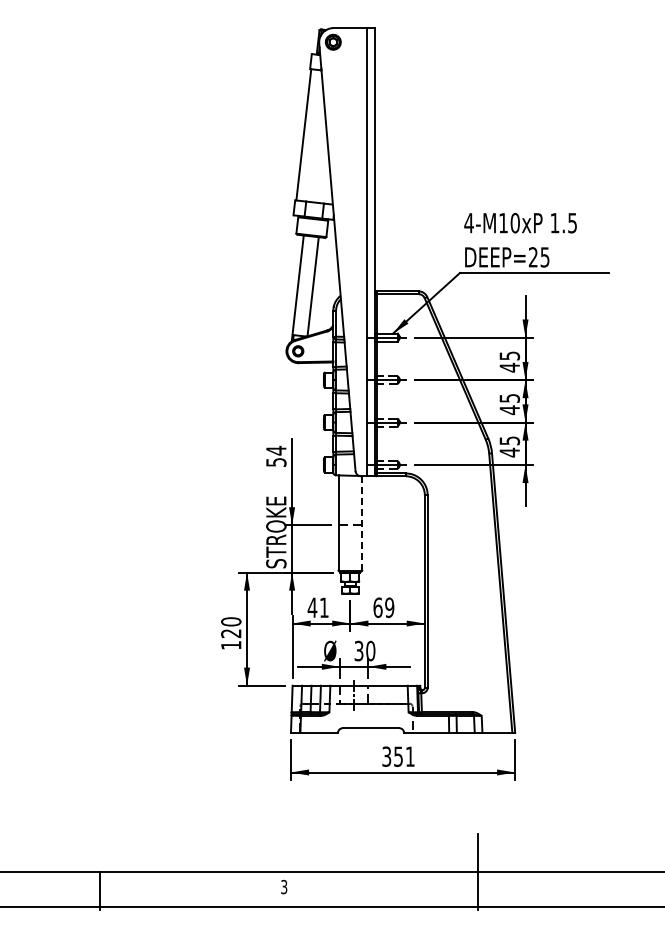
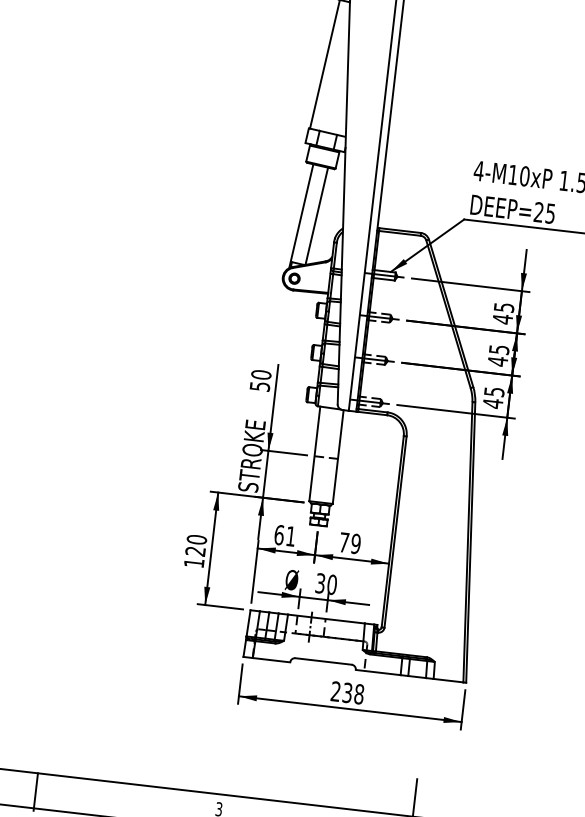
text: (276, 450) -> (261, 374), 54 -> 50
line: (362, 522) -> (338, 456), dashed -> solid
text: (312, 607) -> (279, 534), 41 -> 61
text: (377, 607) -> (343, 542), 69 -> 79
text: (398, 756) -> (347, 692), 351 -> 238

